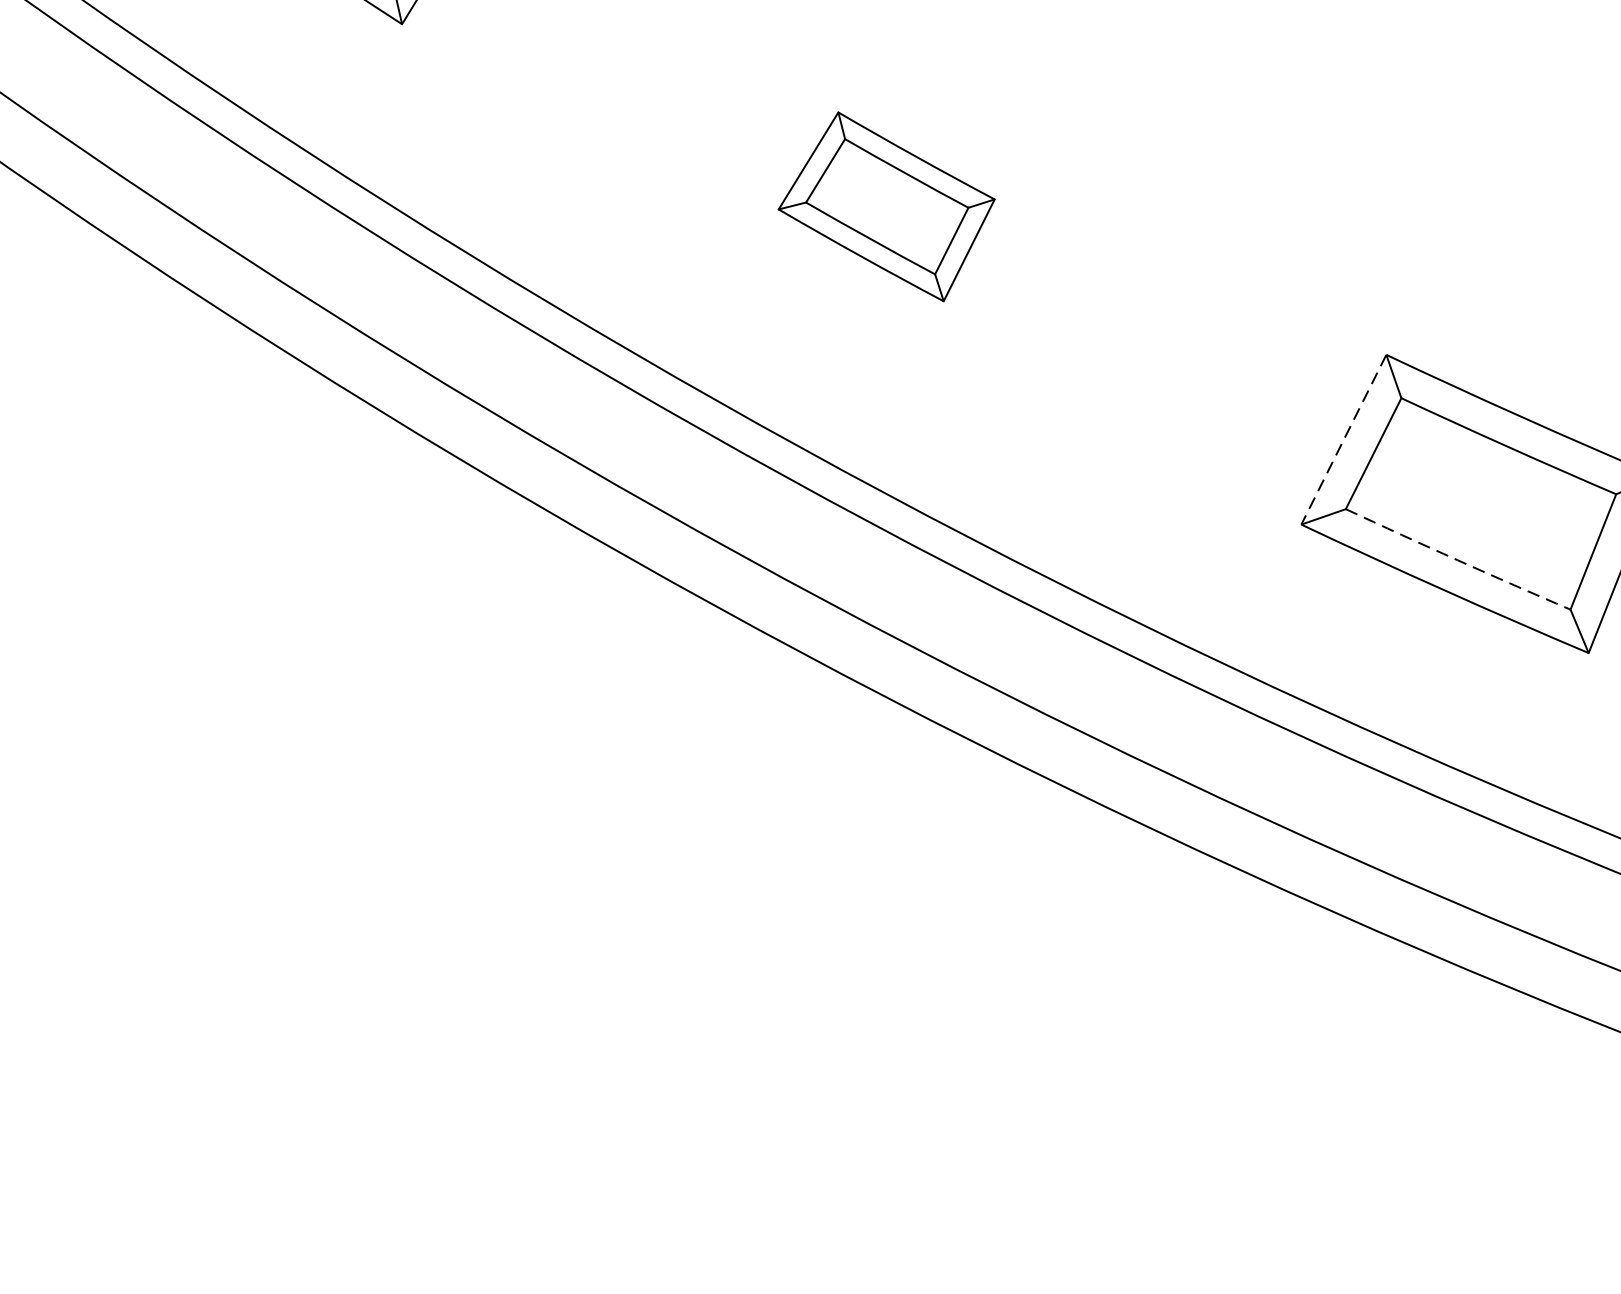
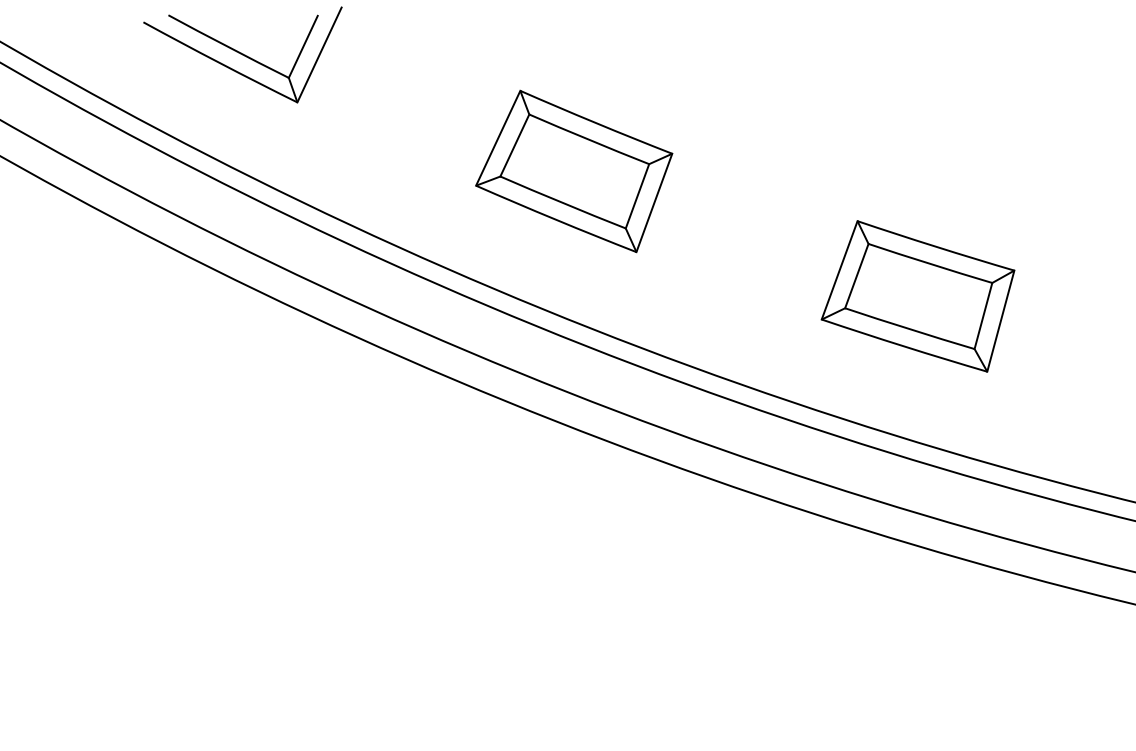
part: (886, 206) -> (574, 171), size x1.67
line: (1343, 439) -> (839, 270), dashed -> solid
arc: (1457, 560) -> (909, 329), dashed -> solid

